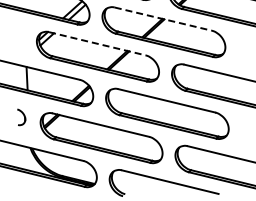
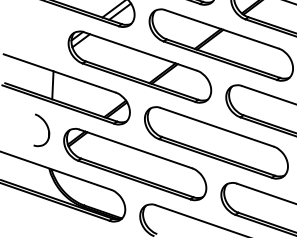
line: (163, 19) -> (222, 29), dashed -> solid
line: (97, 43) -> (140, 51), dashed -> solid
part: (21, 117) -> (41, 131), size x1.67

